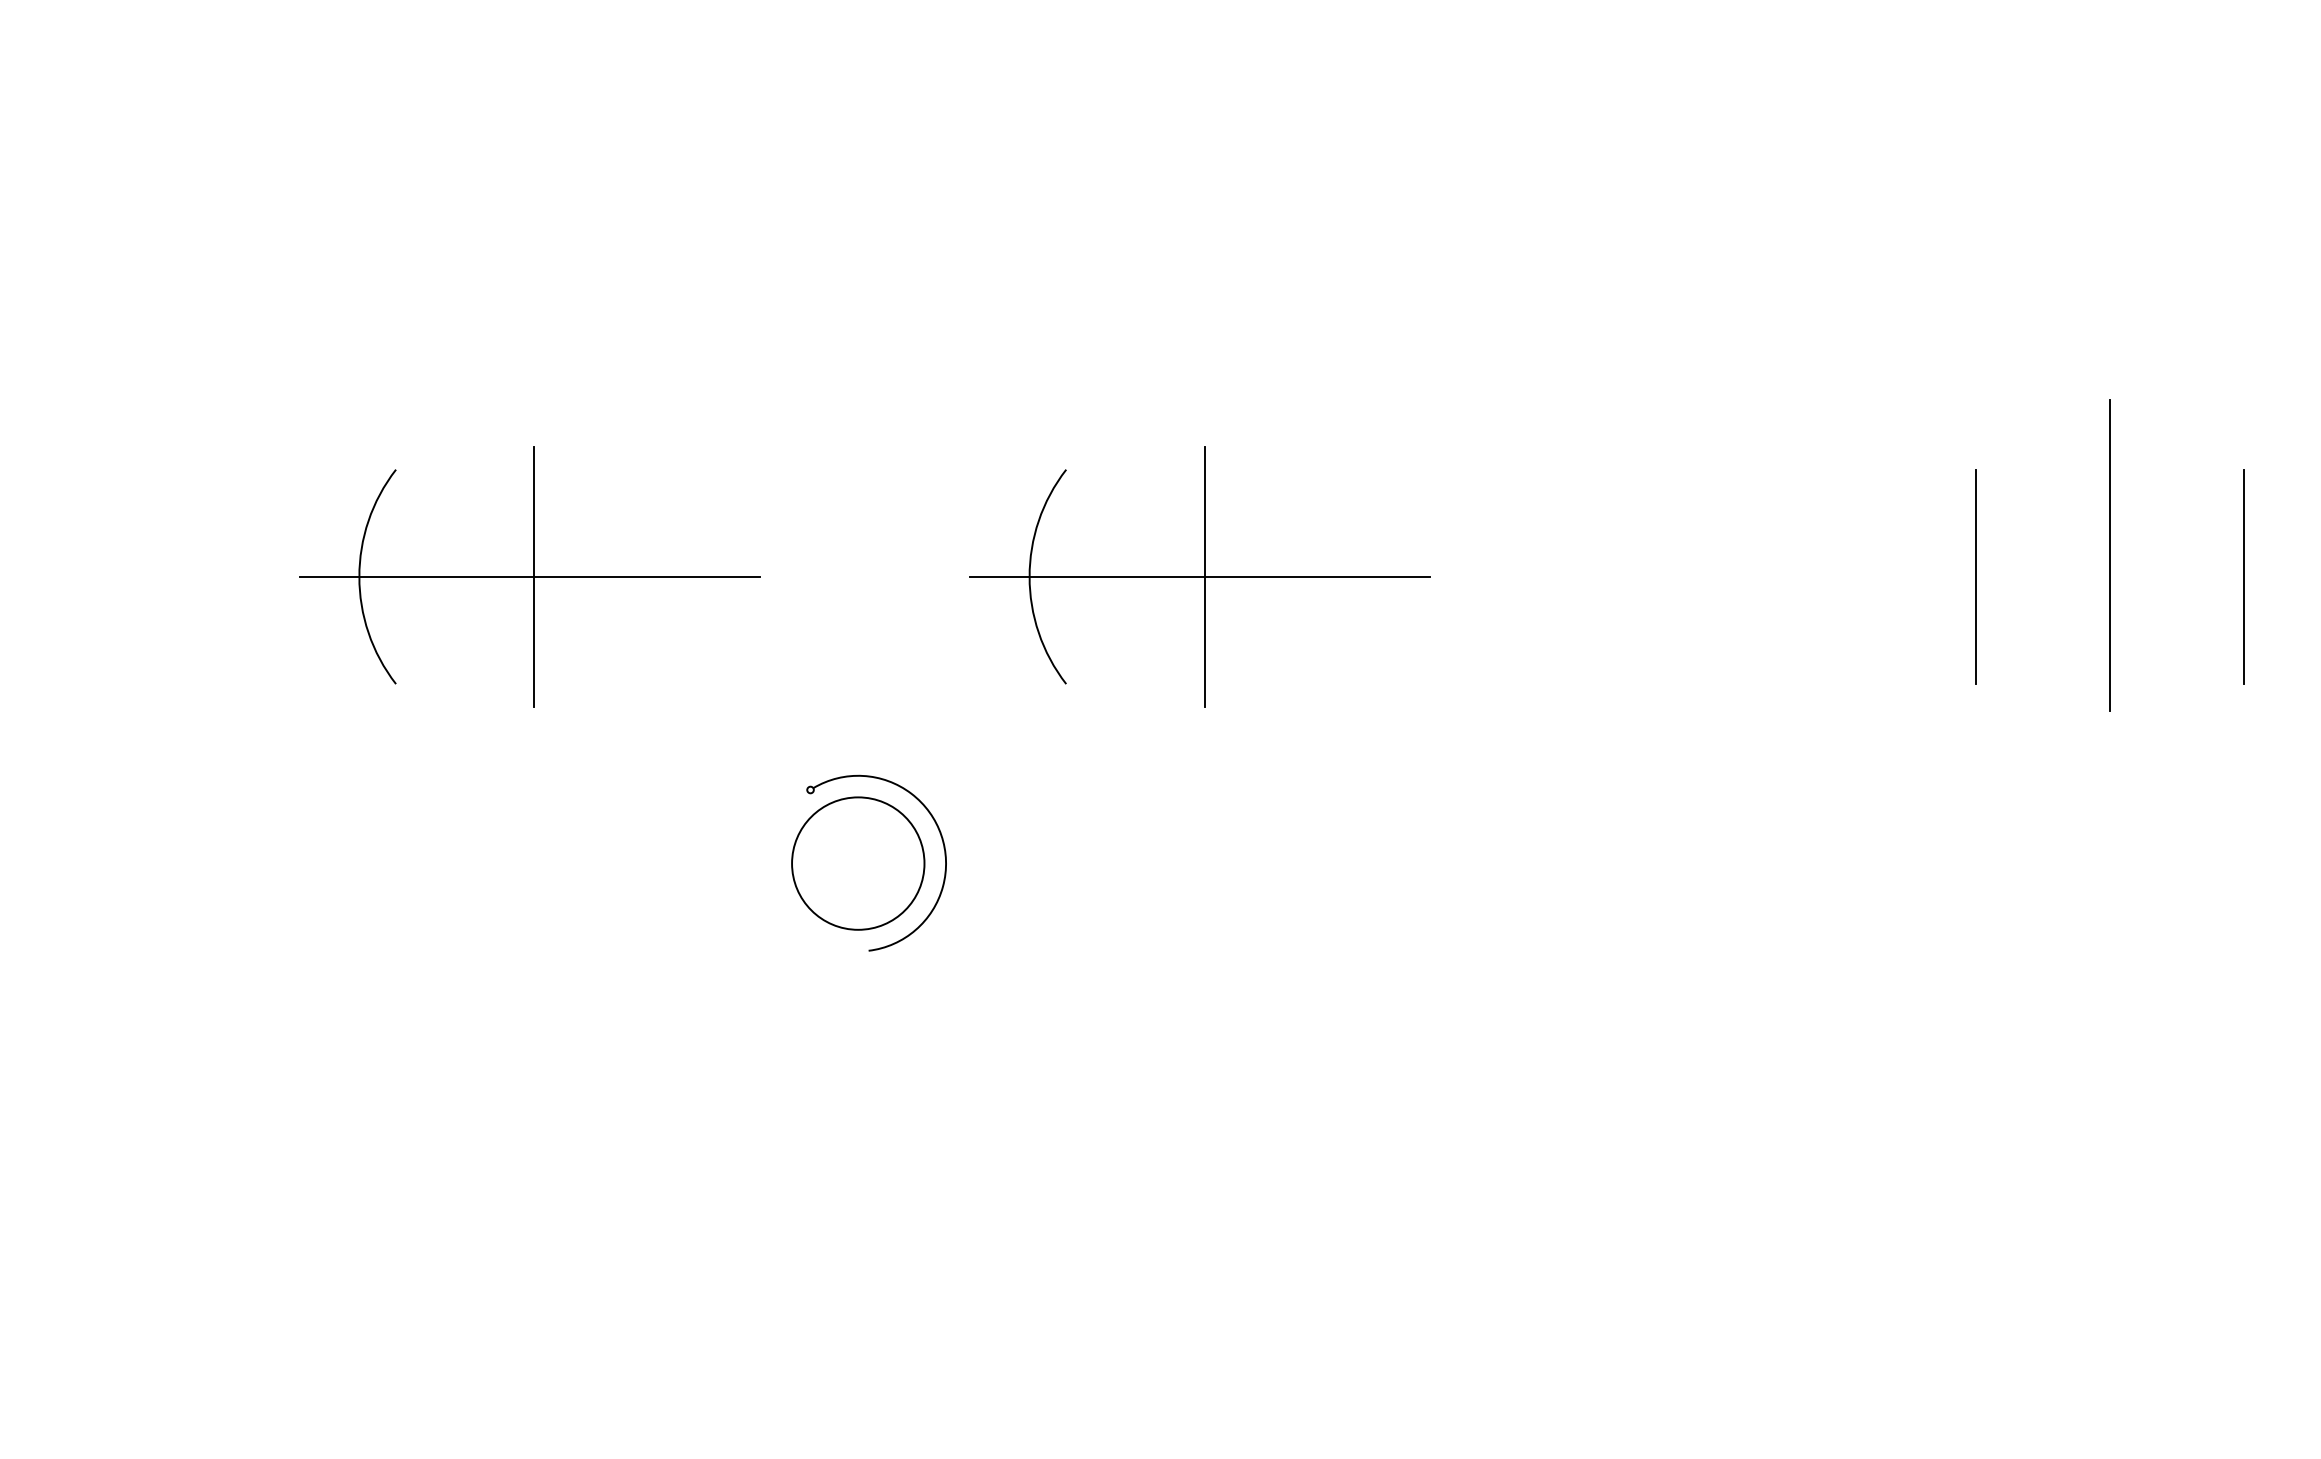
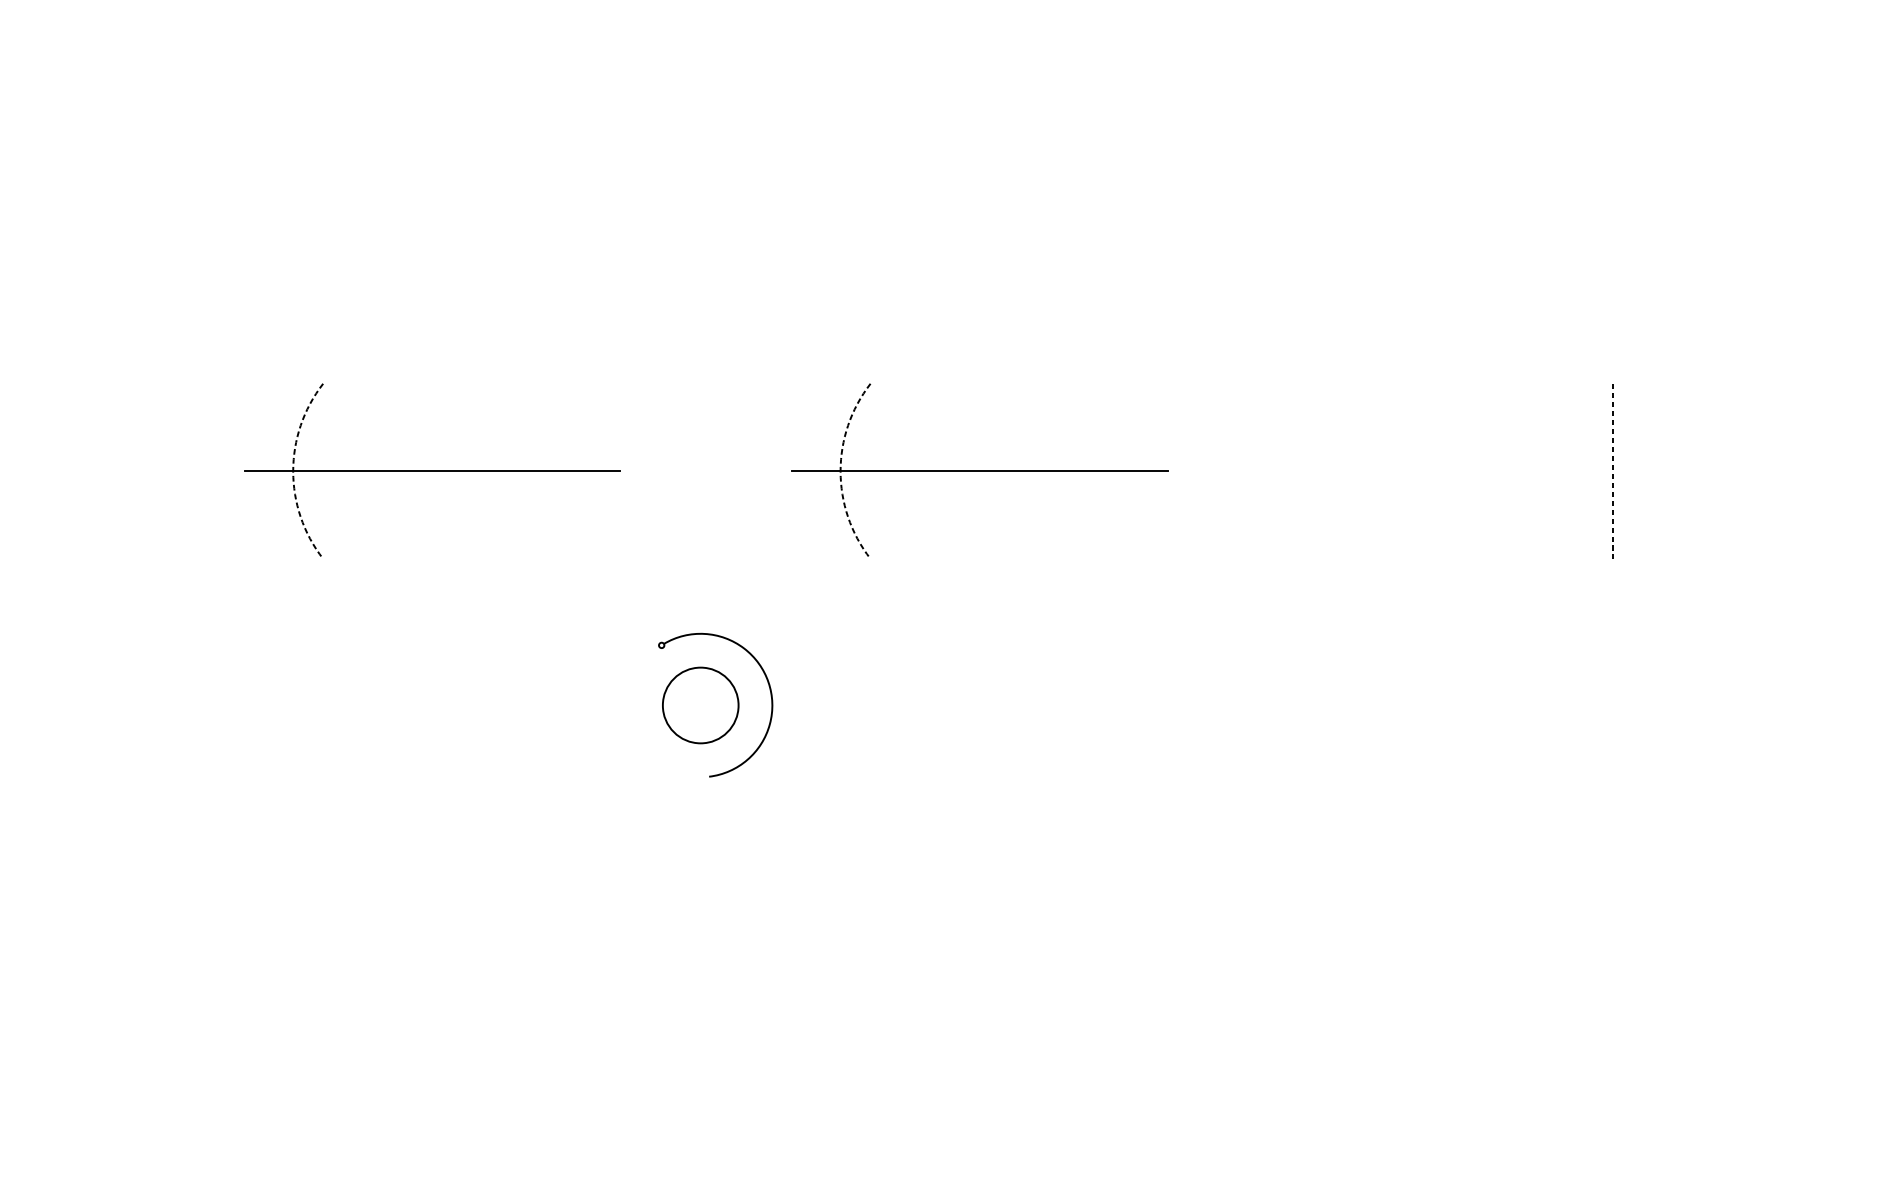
line: (2109, 555) -> (1722, 453), removed
arc: (359, 576) -> (293, 471), solid -> dashed
line: (534, 576) -> (436, 471), removed
arc: (1029, 576) -> (840, 471), solid -> dashed
line: (1204, 576) -> (983, 471), removed
line: (2243, 576) -> (1831, 471), removed
line: (1975, 577) -> (1613, 471), solid -> dashed
circle: (858, 863) -> (700, 705), size x0.7

